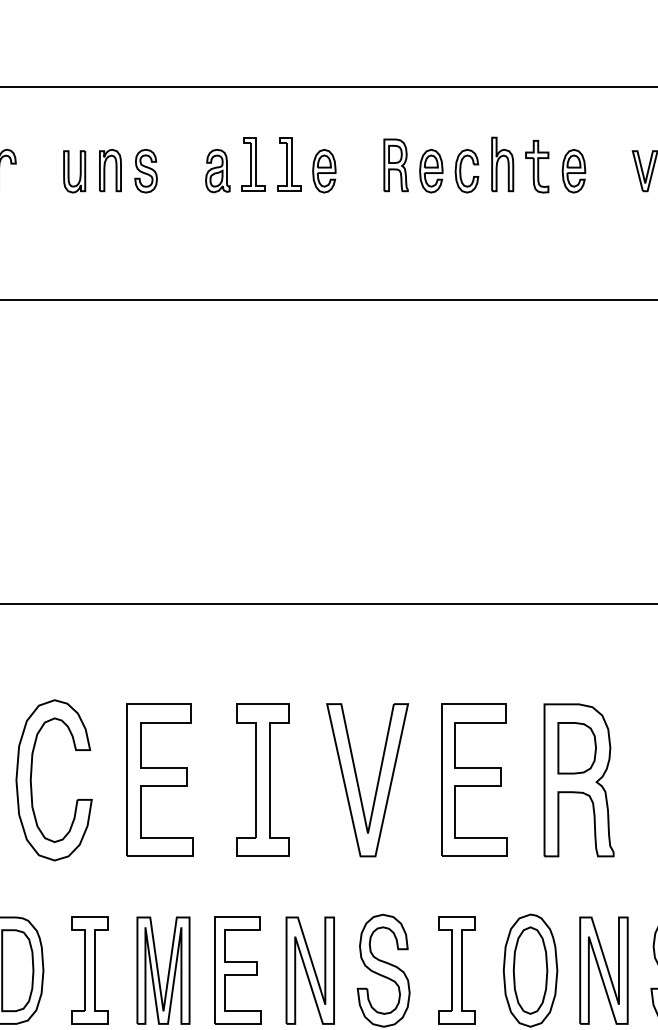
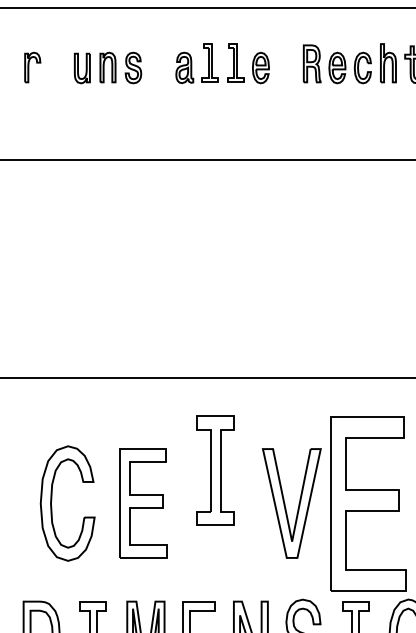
part: (262, 779) -> (215, 470), moved
part: (474, 779) -> (368, 502), size x1.6

